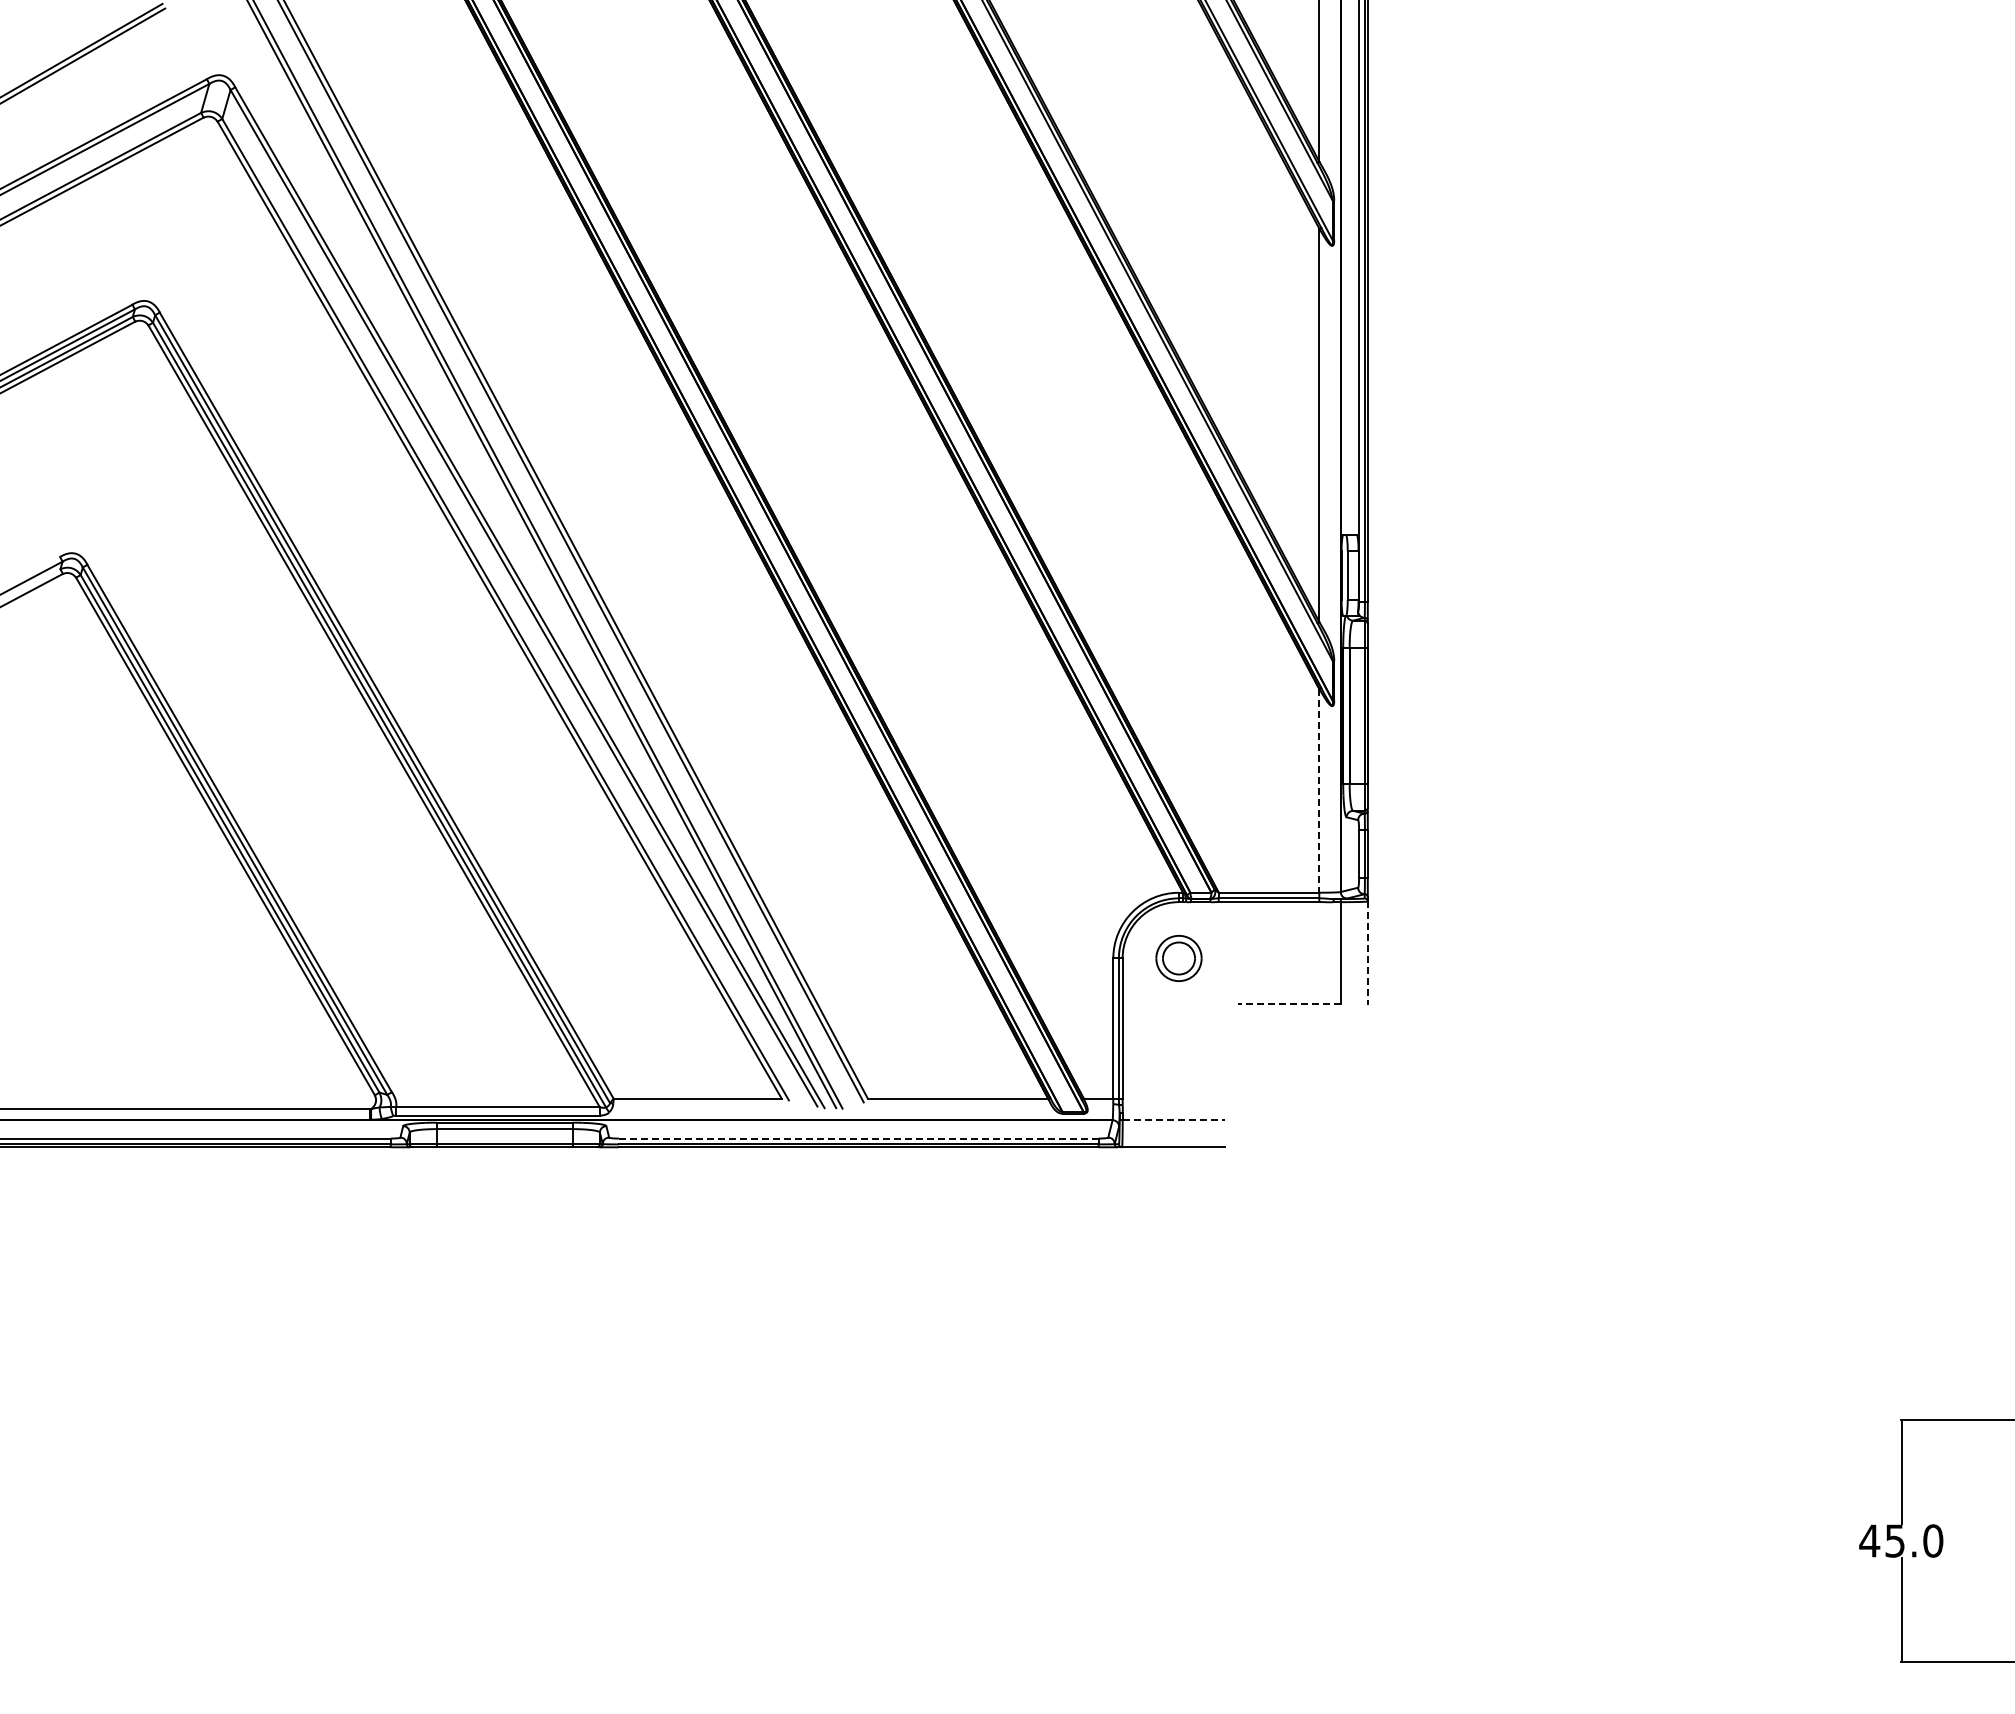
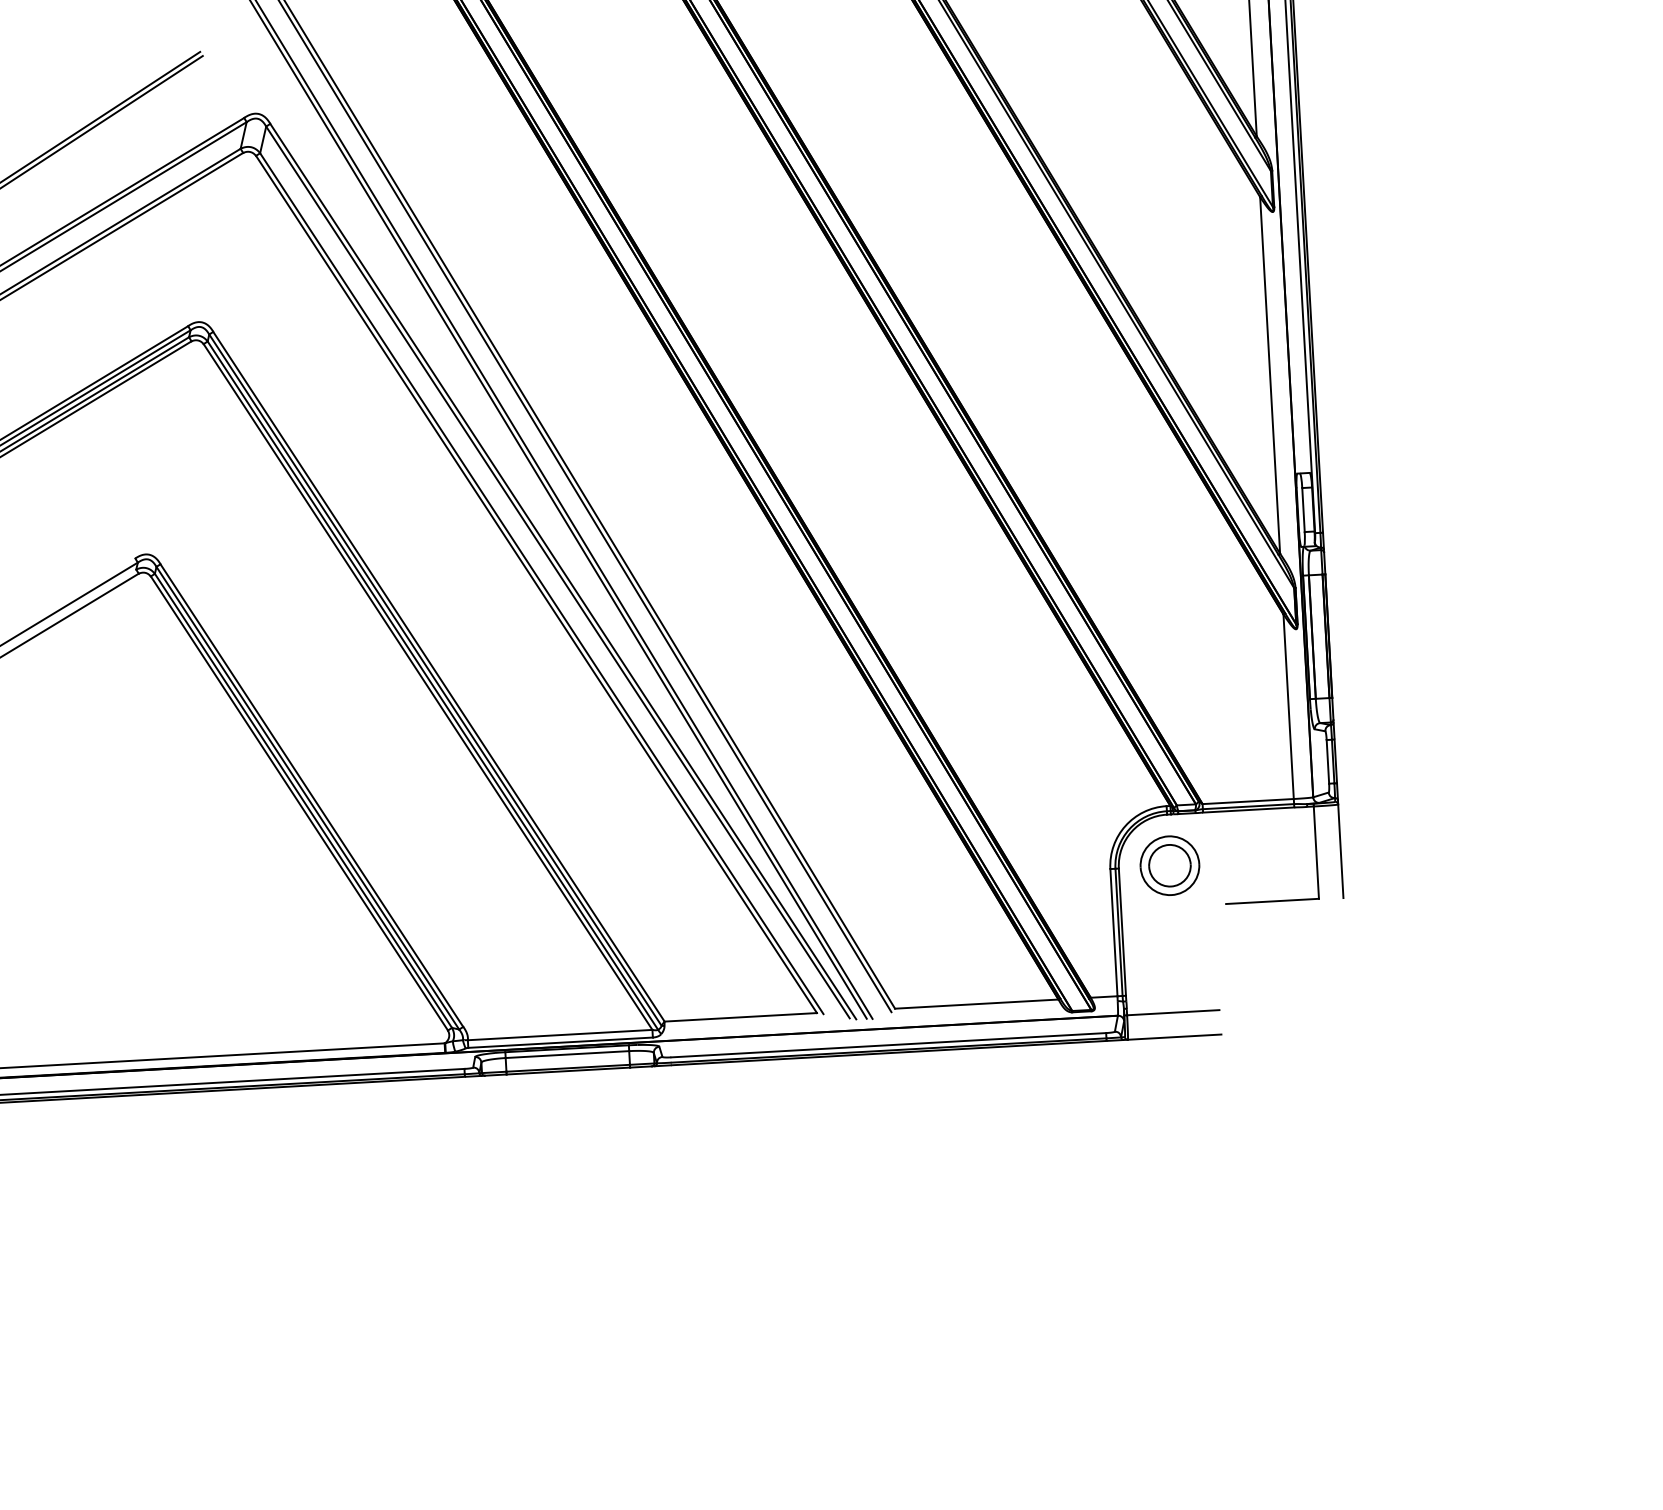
line: (1319, 790) -> (1288, 706), dashed -> solid
line: (1367, 953) -> (1340, 851), dashed -> solid
part: (1178, 958) -> (1169, 865), size x1.43
line: (1289, 1004) -> (1272, 901), dashed -> solid
line: (1173, 1120) -> (1173, 1012), dashed -> solid
line: (858, 1138) -> (888, 1045), dashed -> solid

